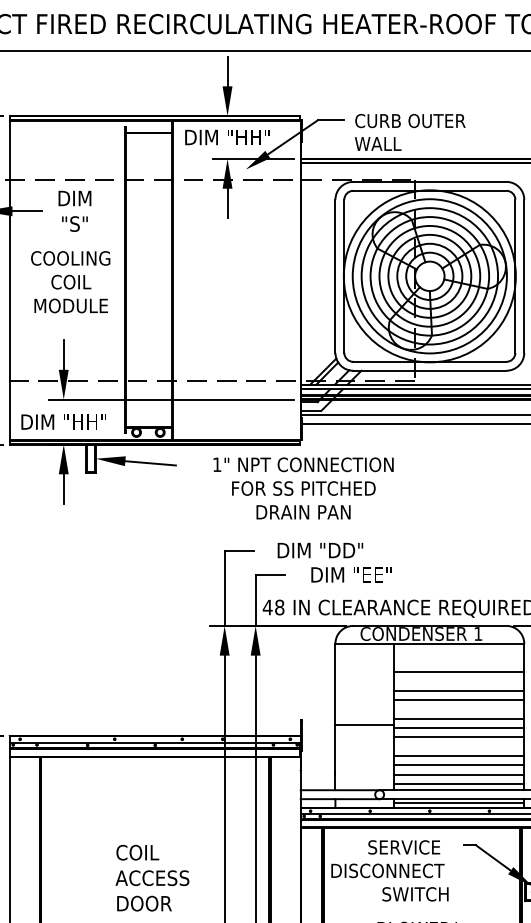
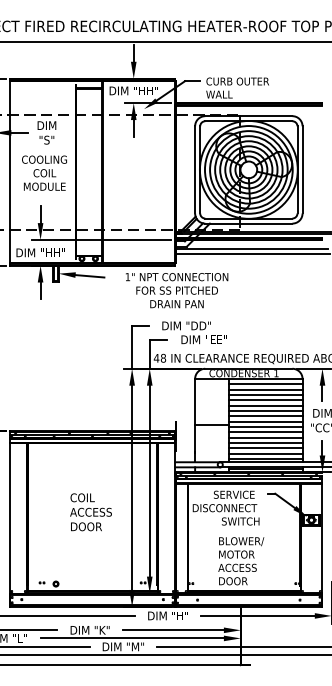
line: (459, 653) -> (265, 384), added
line: (459, 662) -> (265, 389), added
line: (459, 681) -> (265, 400), added
line: (459, 709) -> (265, 416), added
line: (459, 746) -> (265, 437), added

